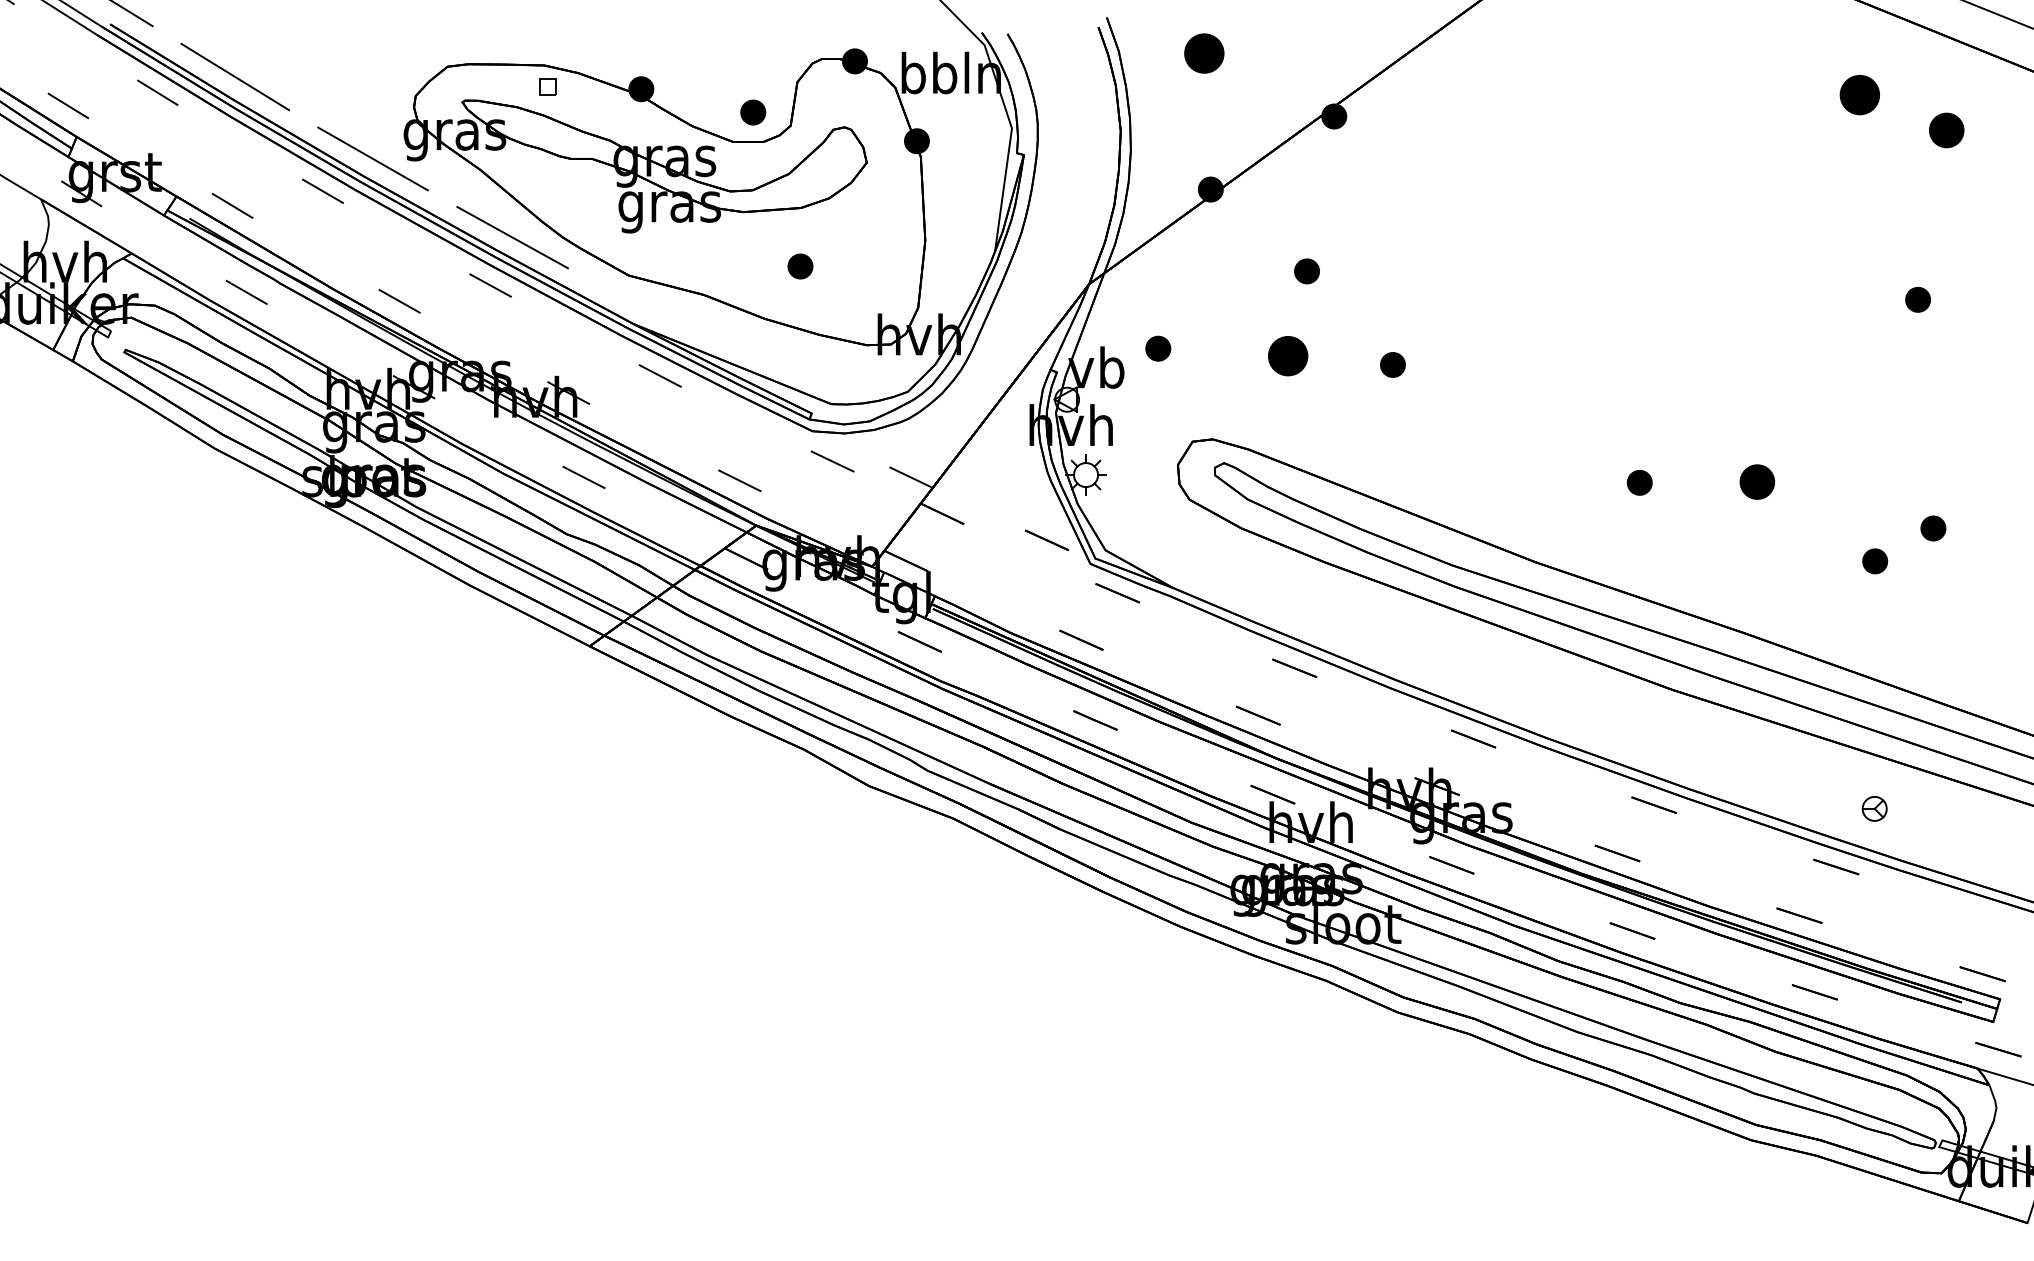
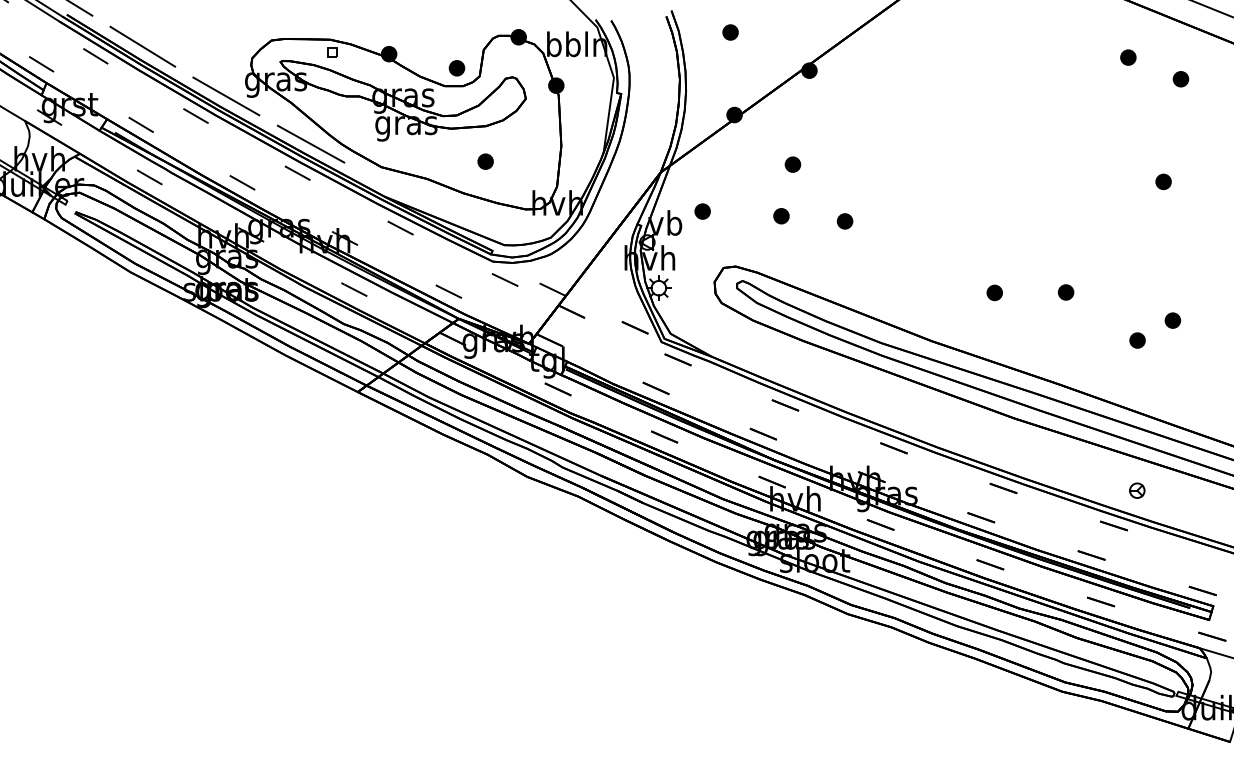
part: (1204, 53) -> (730, 32), size x0.62
part: (1860, 94) -> (1128, 57), size x0.62
part: (1945, 131) -> (1180, 79), size x0.71
part: (1288, 356) -> (781, 216), size x0.62
part: (1756, 482) -> (1065, 292), size x0.71

